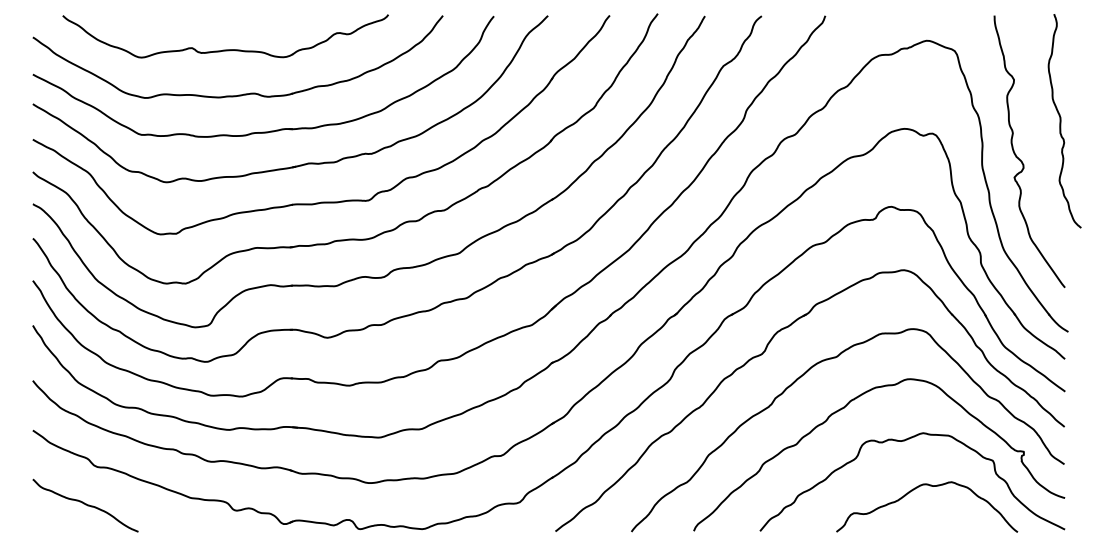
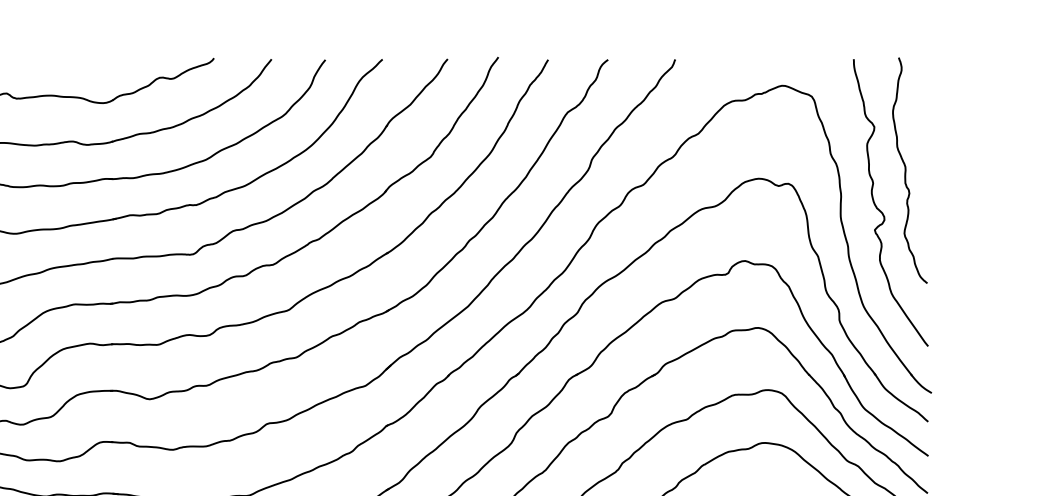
curve: (1061, 121) -> (906, 170), moved

